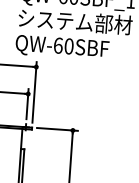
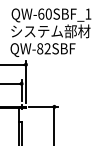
text: (63, 45) -> (43, 48), QW-60SBF -> QW-82SBF

